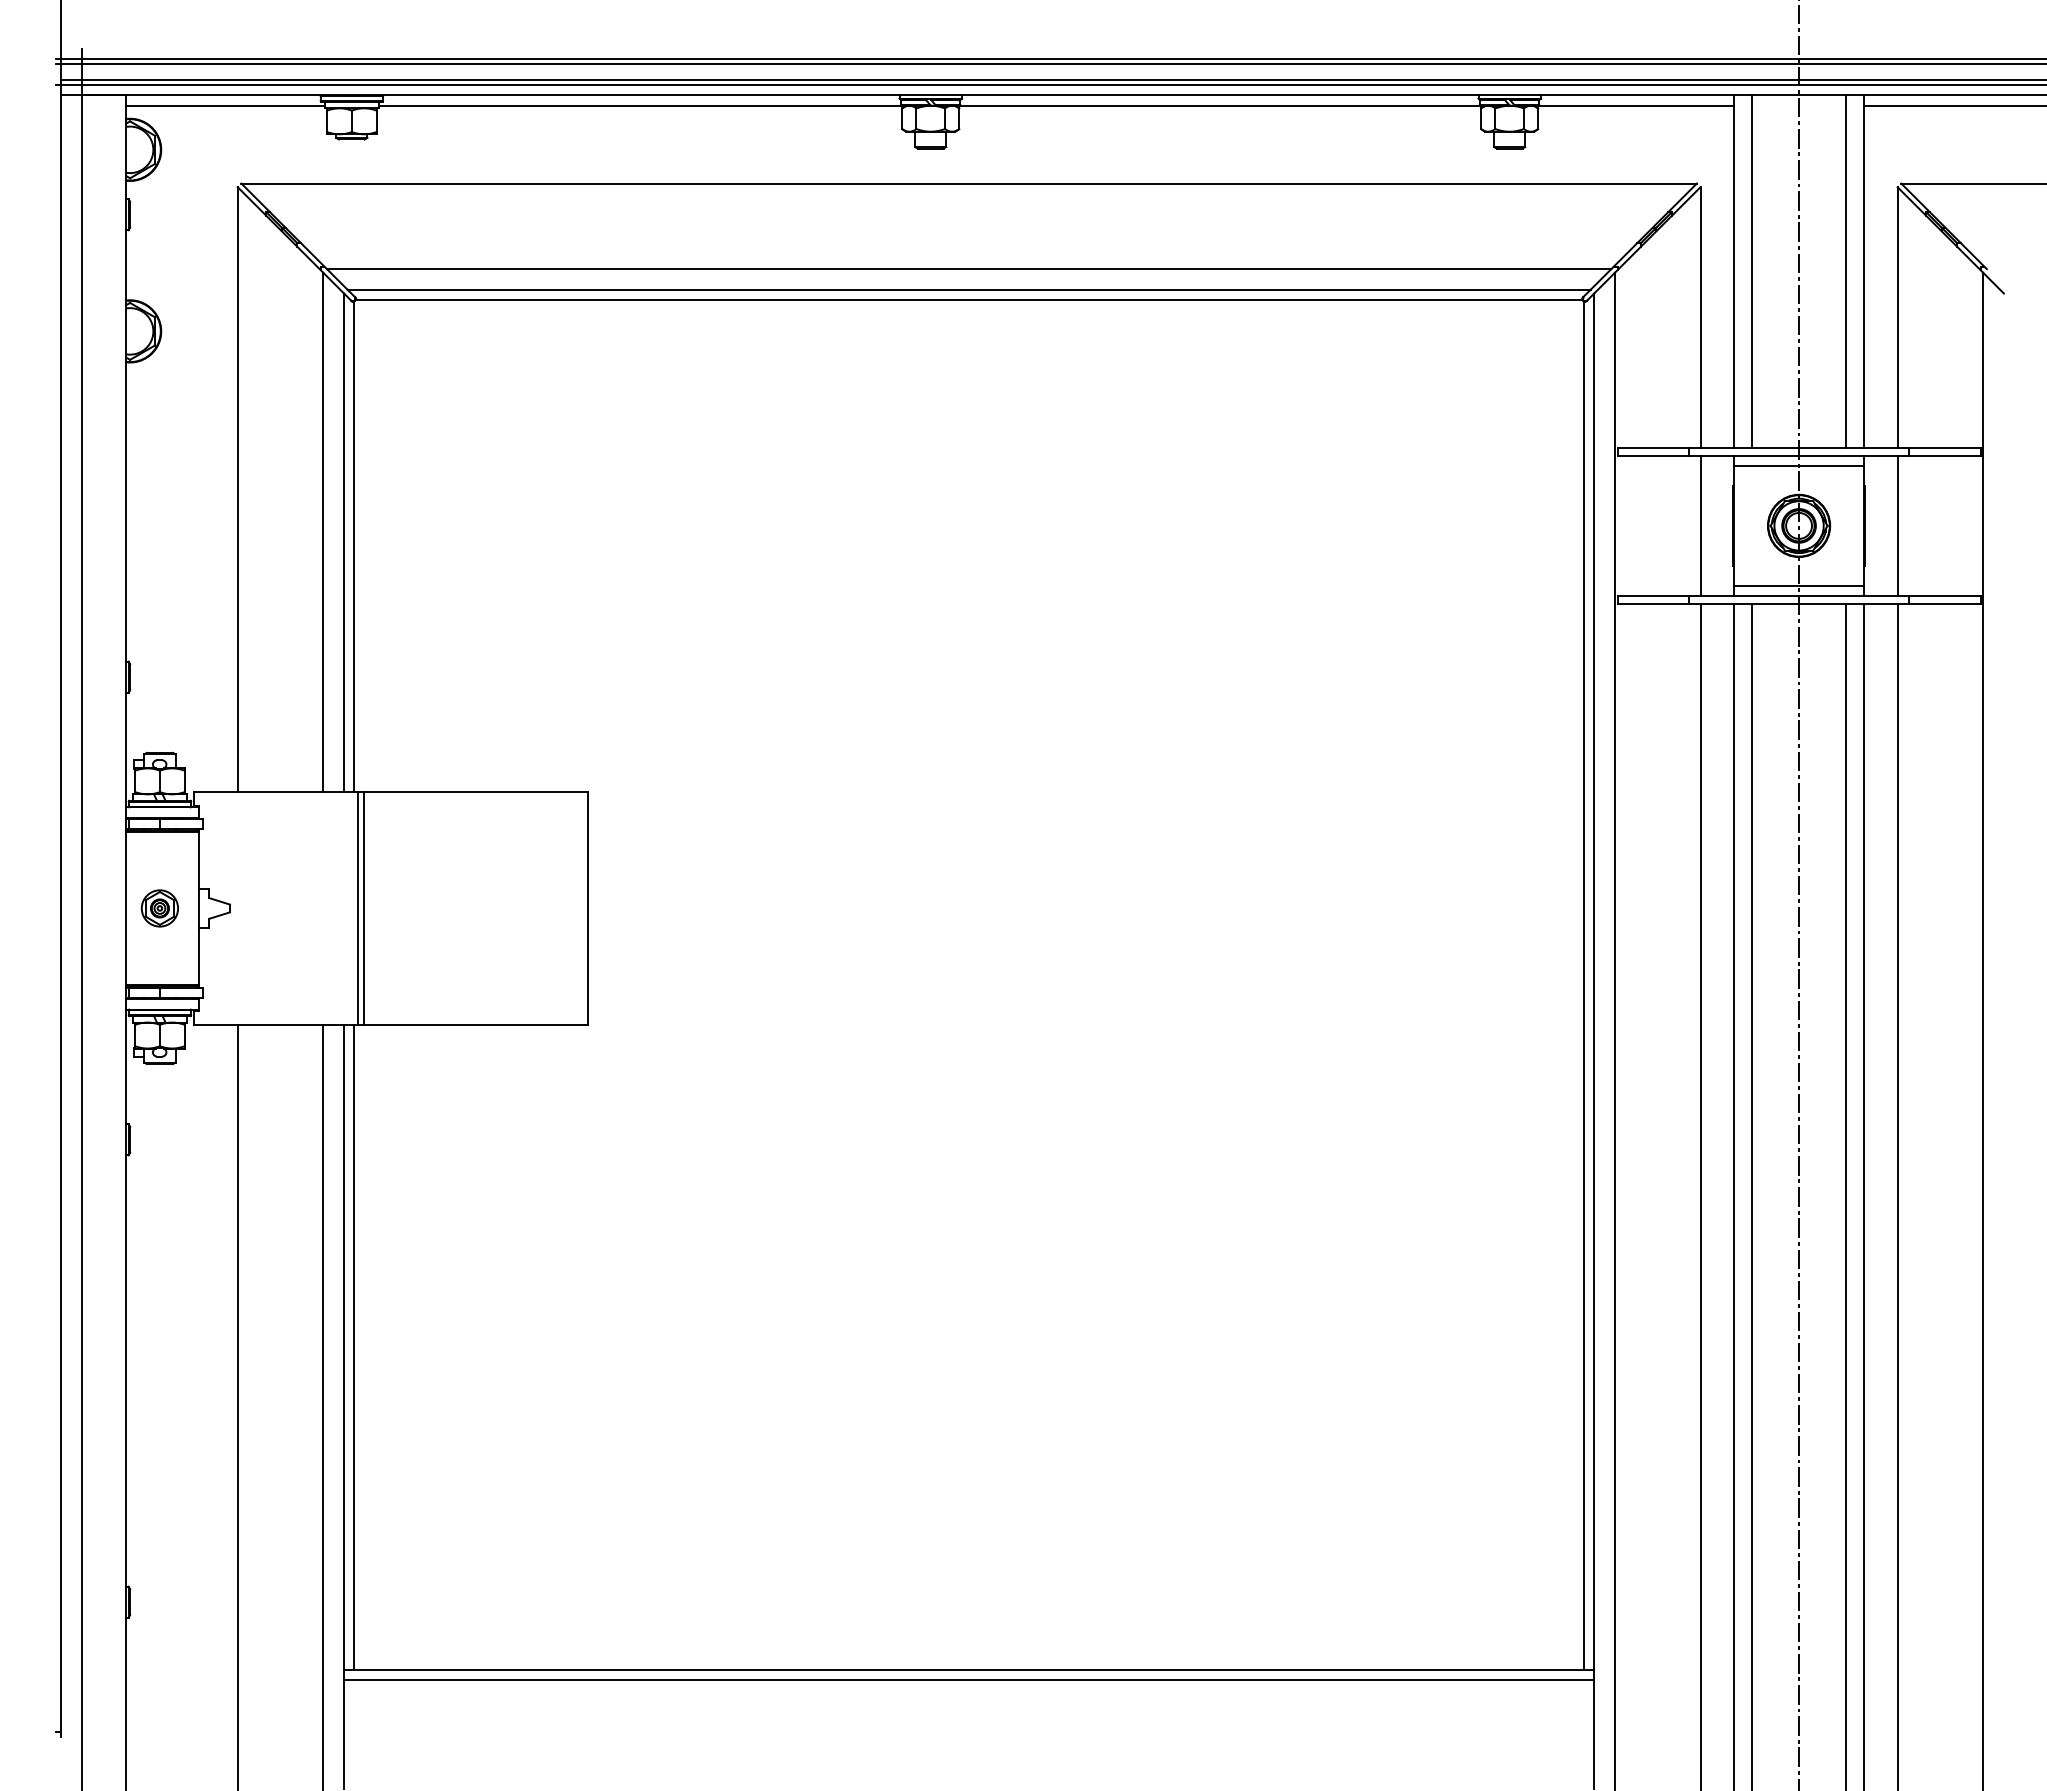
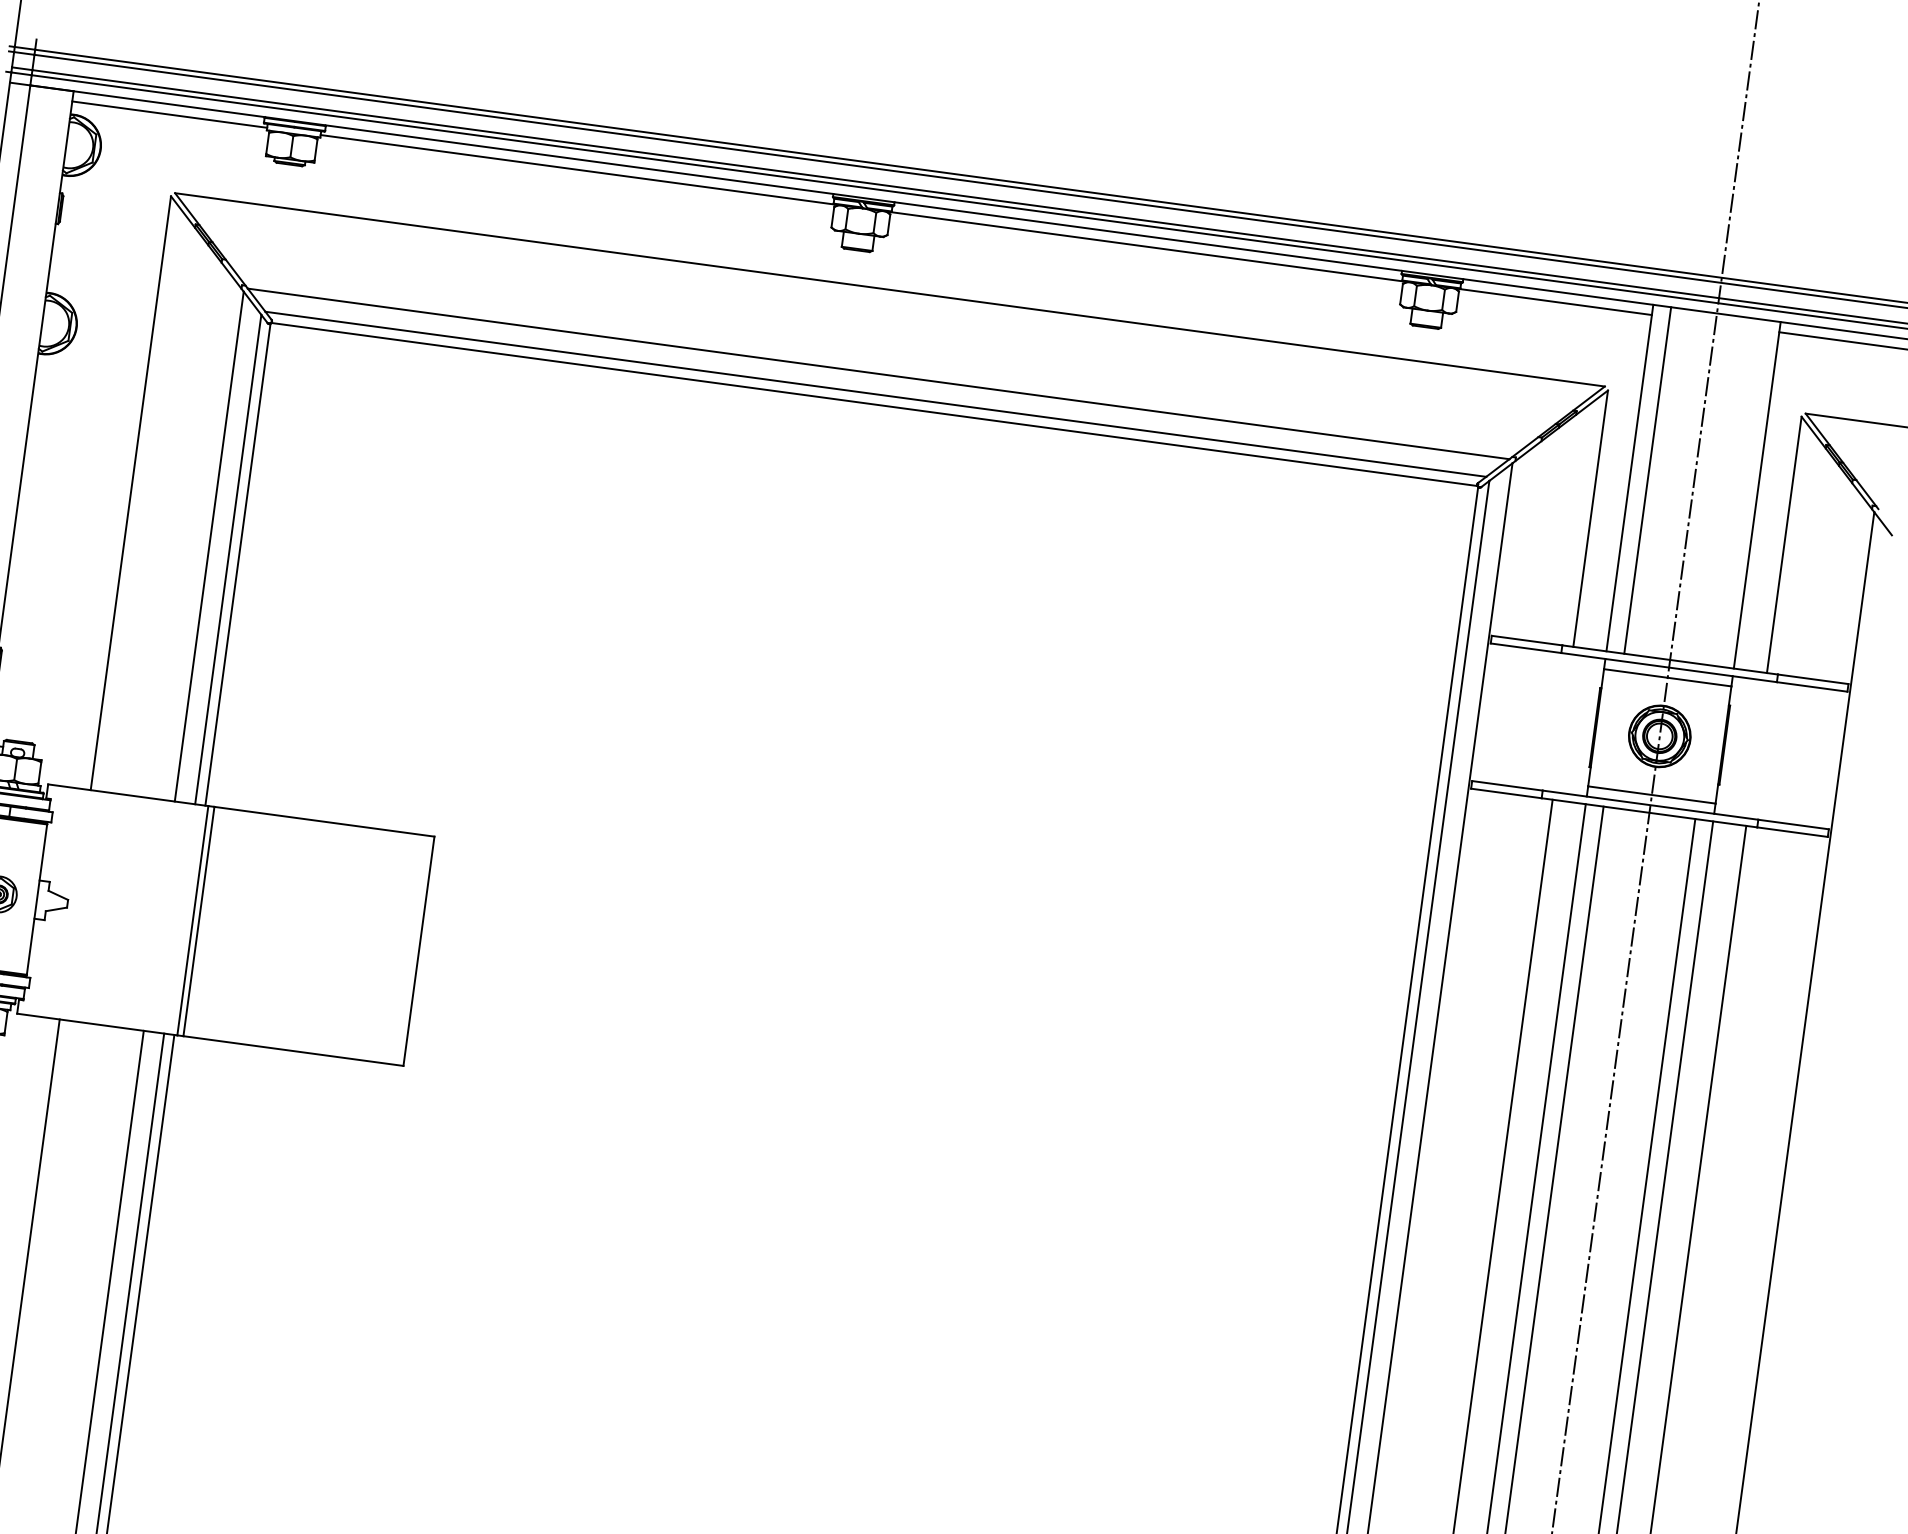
line: (1845, 271) -> (1739, 492), removed
line: (1700, 525) -> (1563, 722), removed
line: (1897, 525) -> (1756, 749), removed

